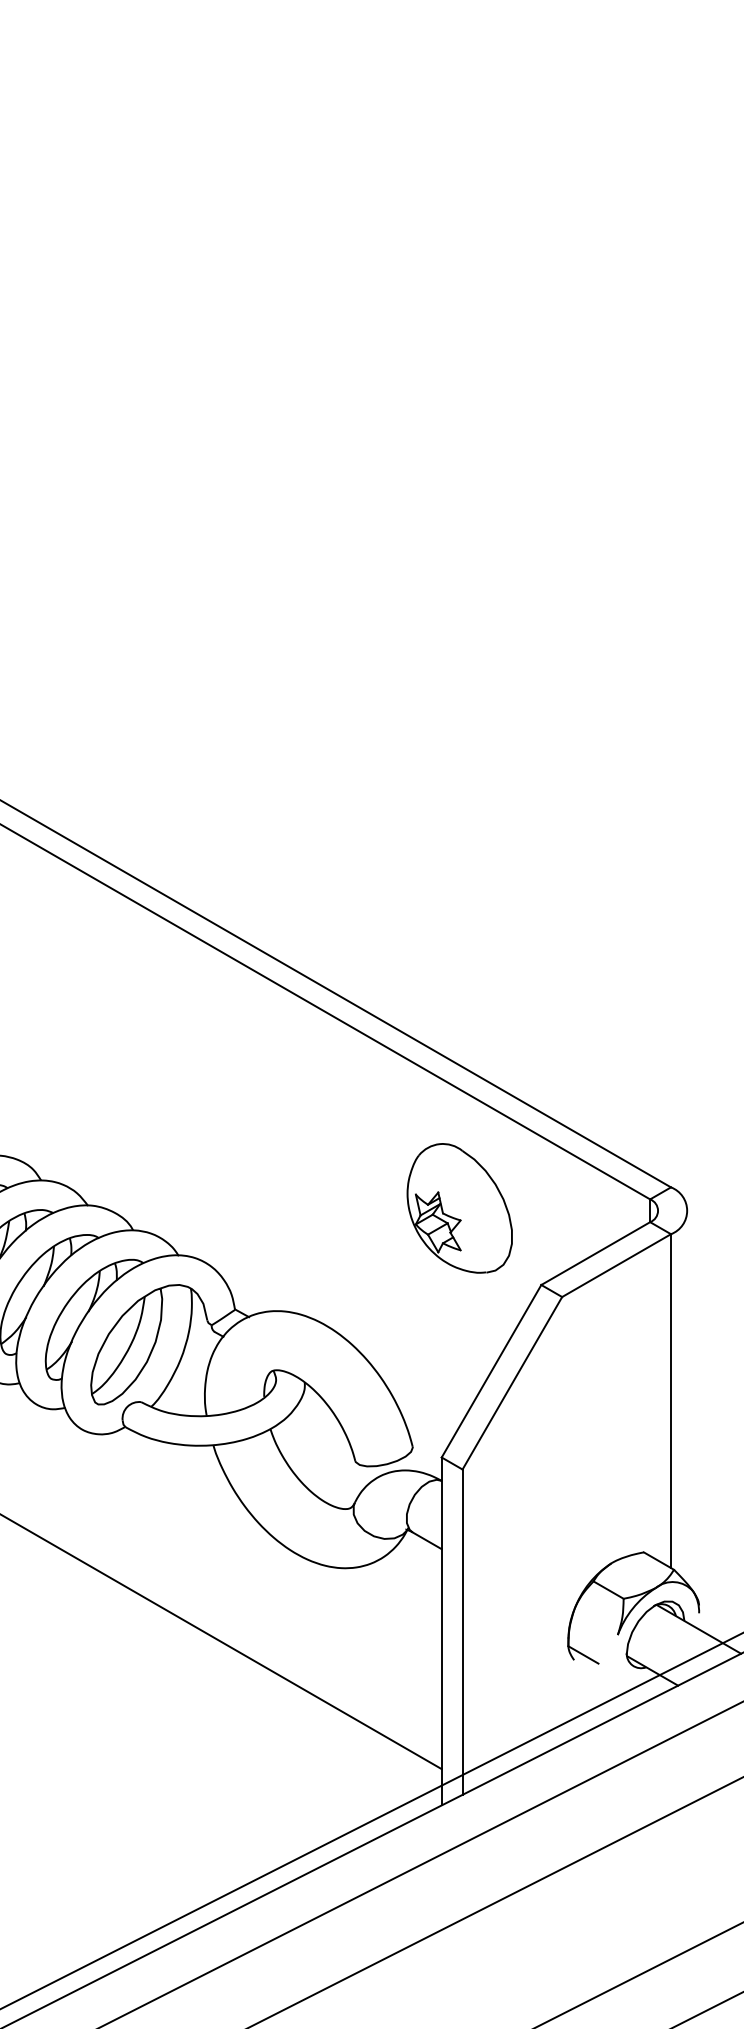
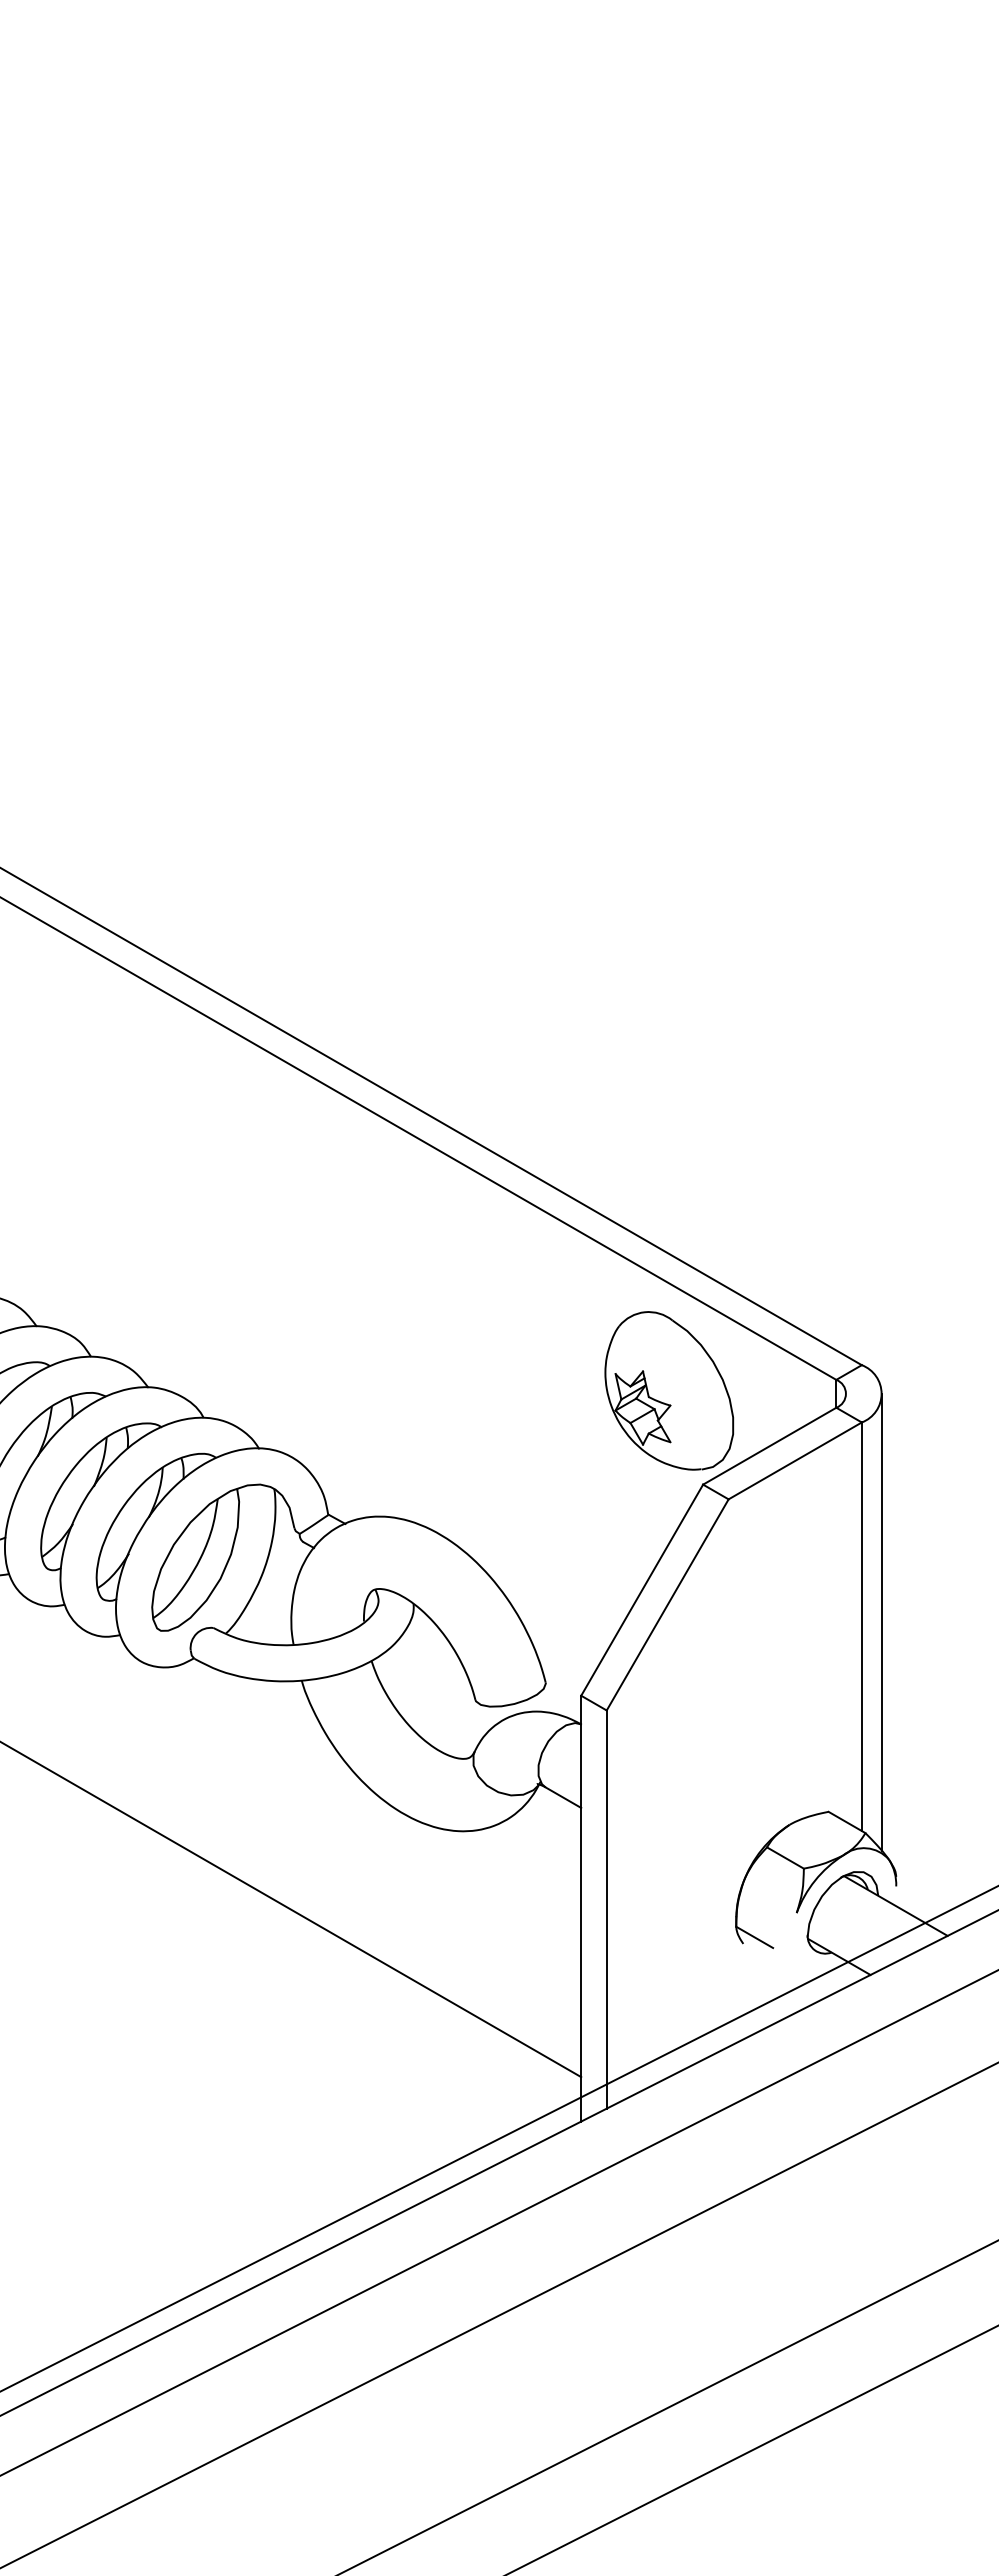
part: (459, 1208) -> (669, 1390), moved
line: (687, 1397) -> (882, 1622), added

